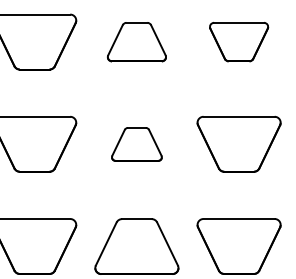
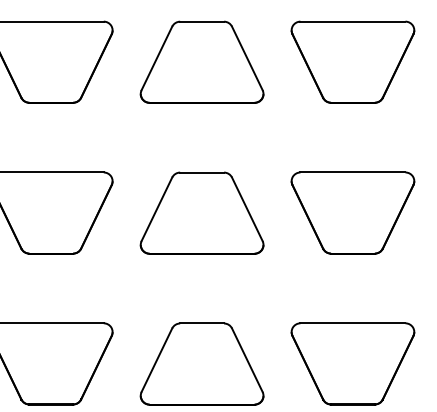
part: (136, 41) -> (201, 61), size x1.43
part: (238, 41) -> (352, 61), size x1.43
part: (136, 144) -> (201, 213), size x1.67

